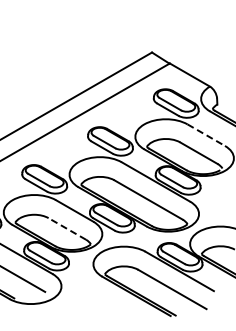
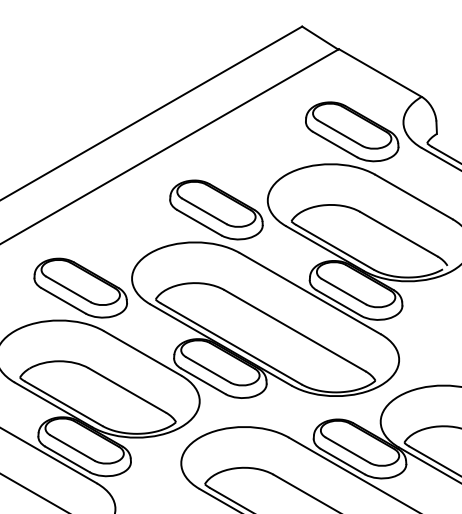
line: (206, 135) -> (414, 197), dashed -> solid
line: (67, 228) -> (127, 389), dashed -> solid

